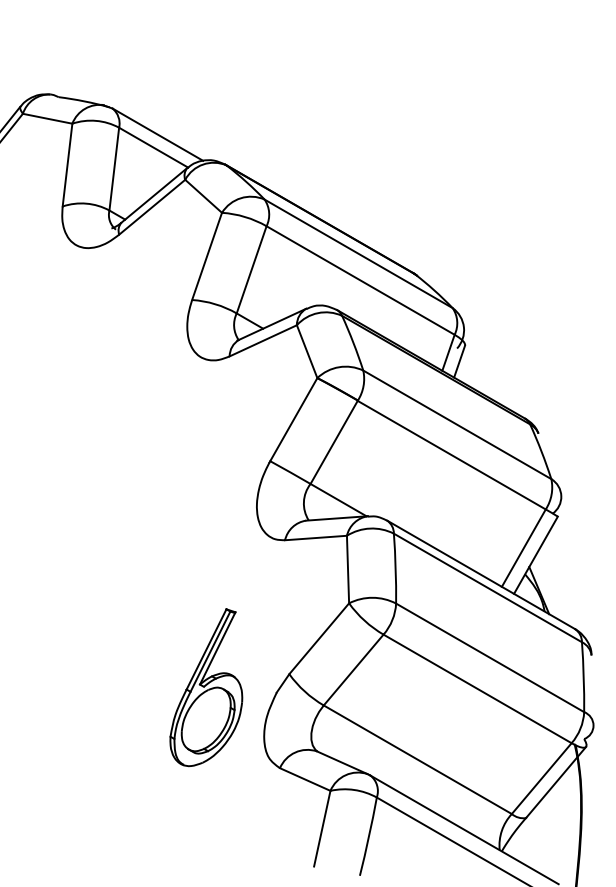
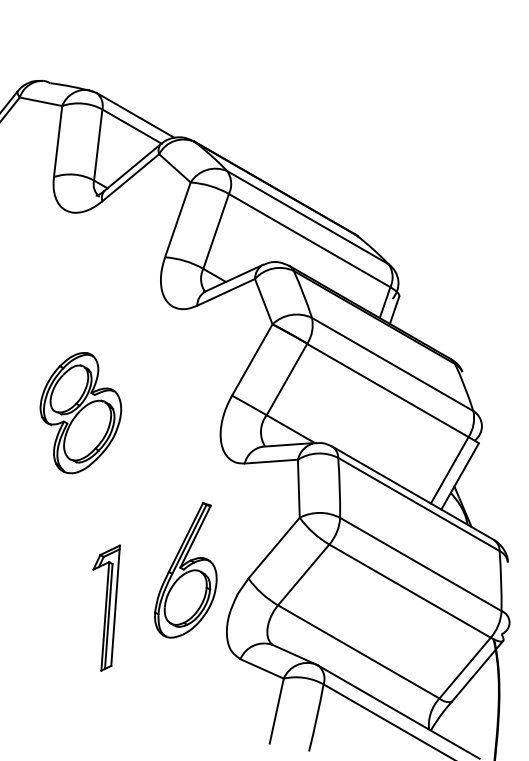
part: (93, 481) -> (80, 413), added
part: (206, 687) -> (185, 570), moved
part: (123, 708) -> (106, 607), added

